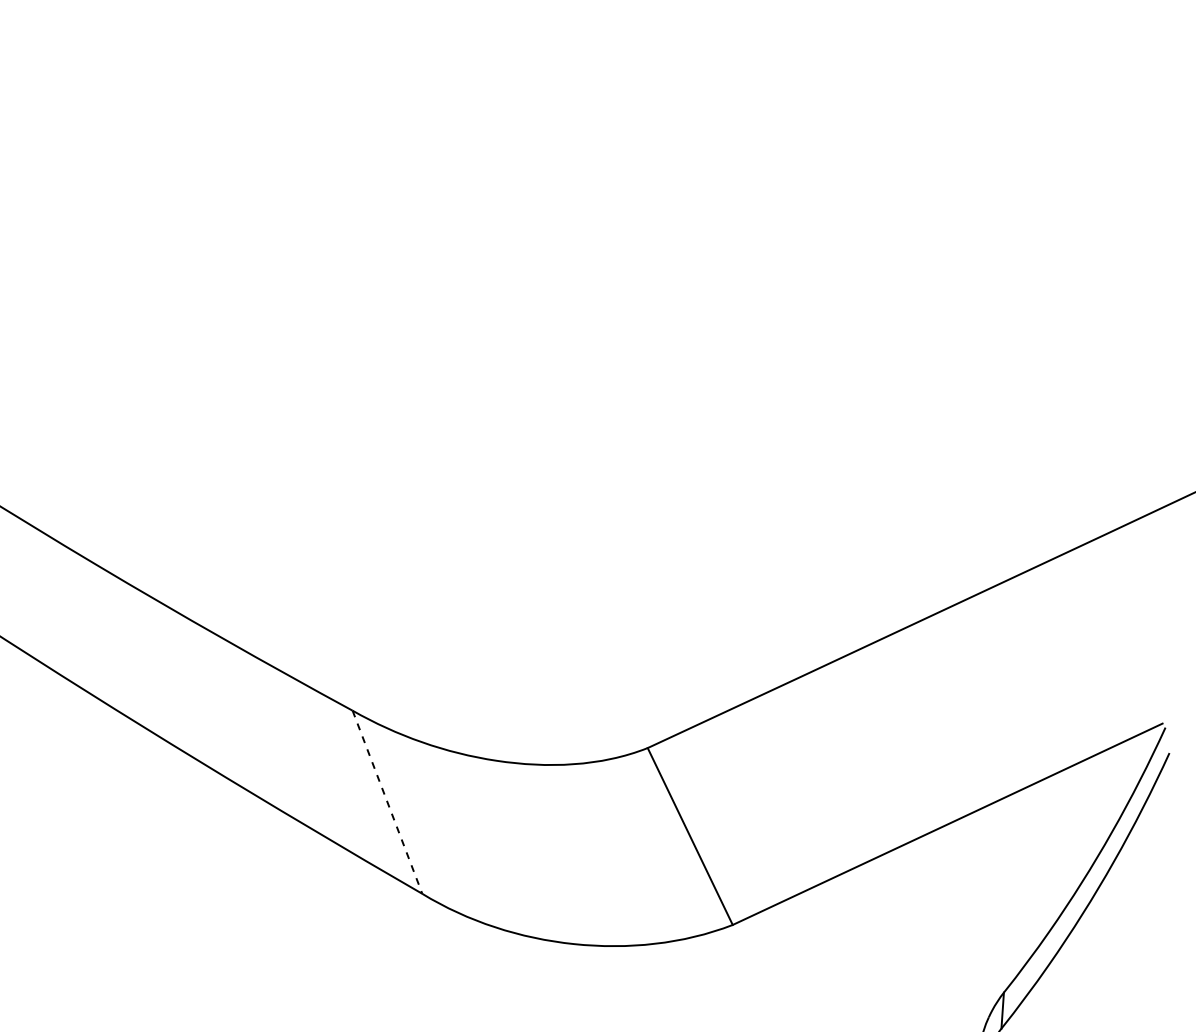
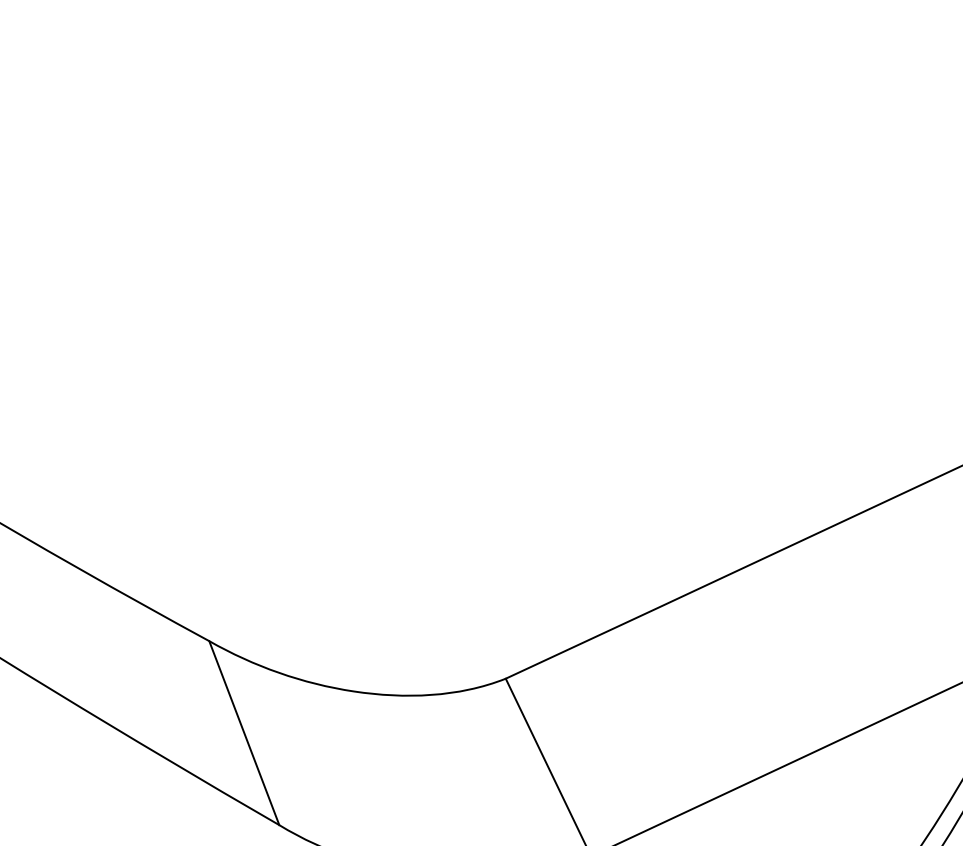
line: (387, 802) -> (244, 733), dashed -> solid

